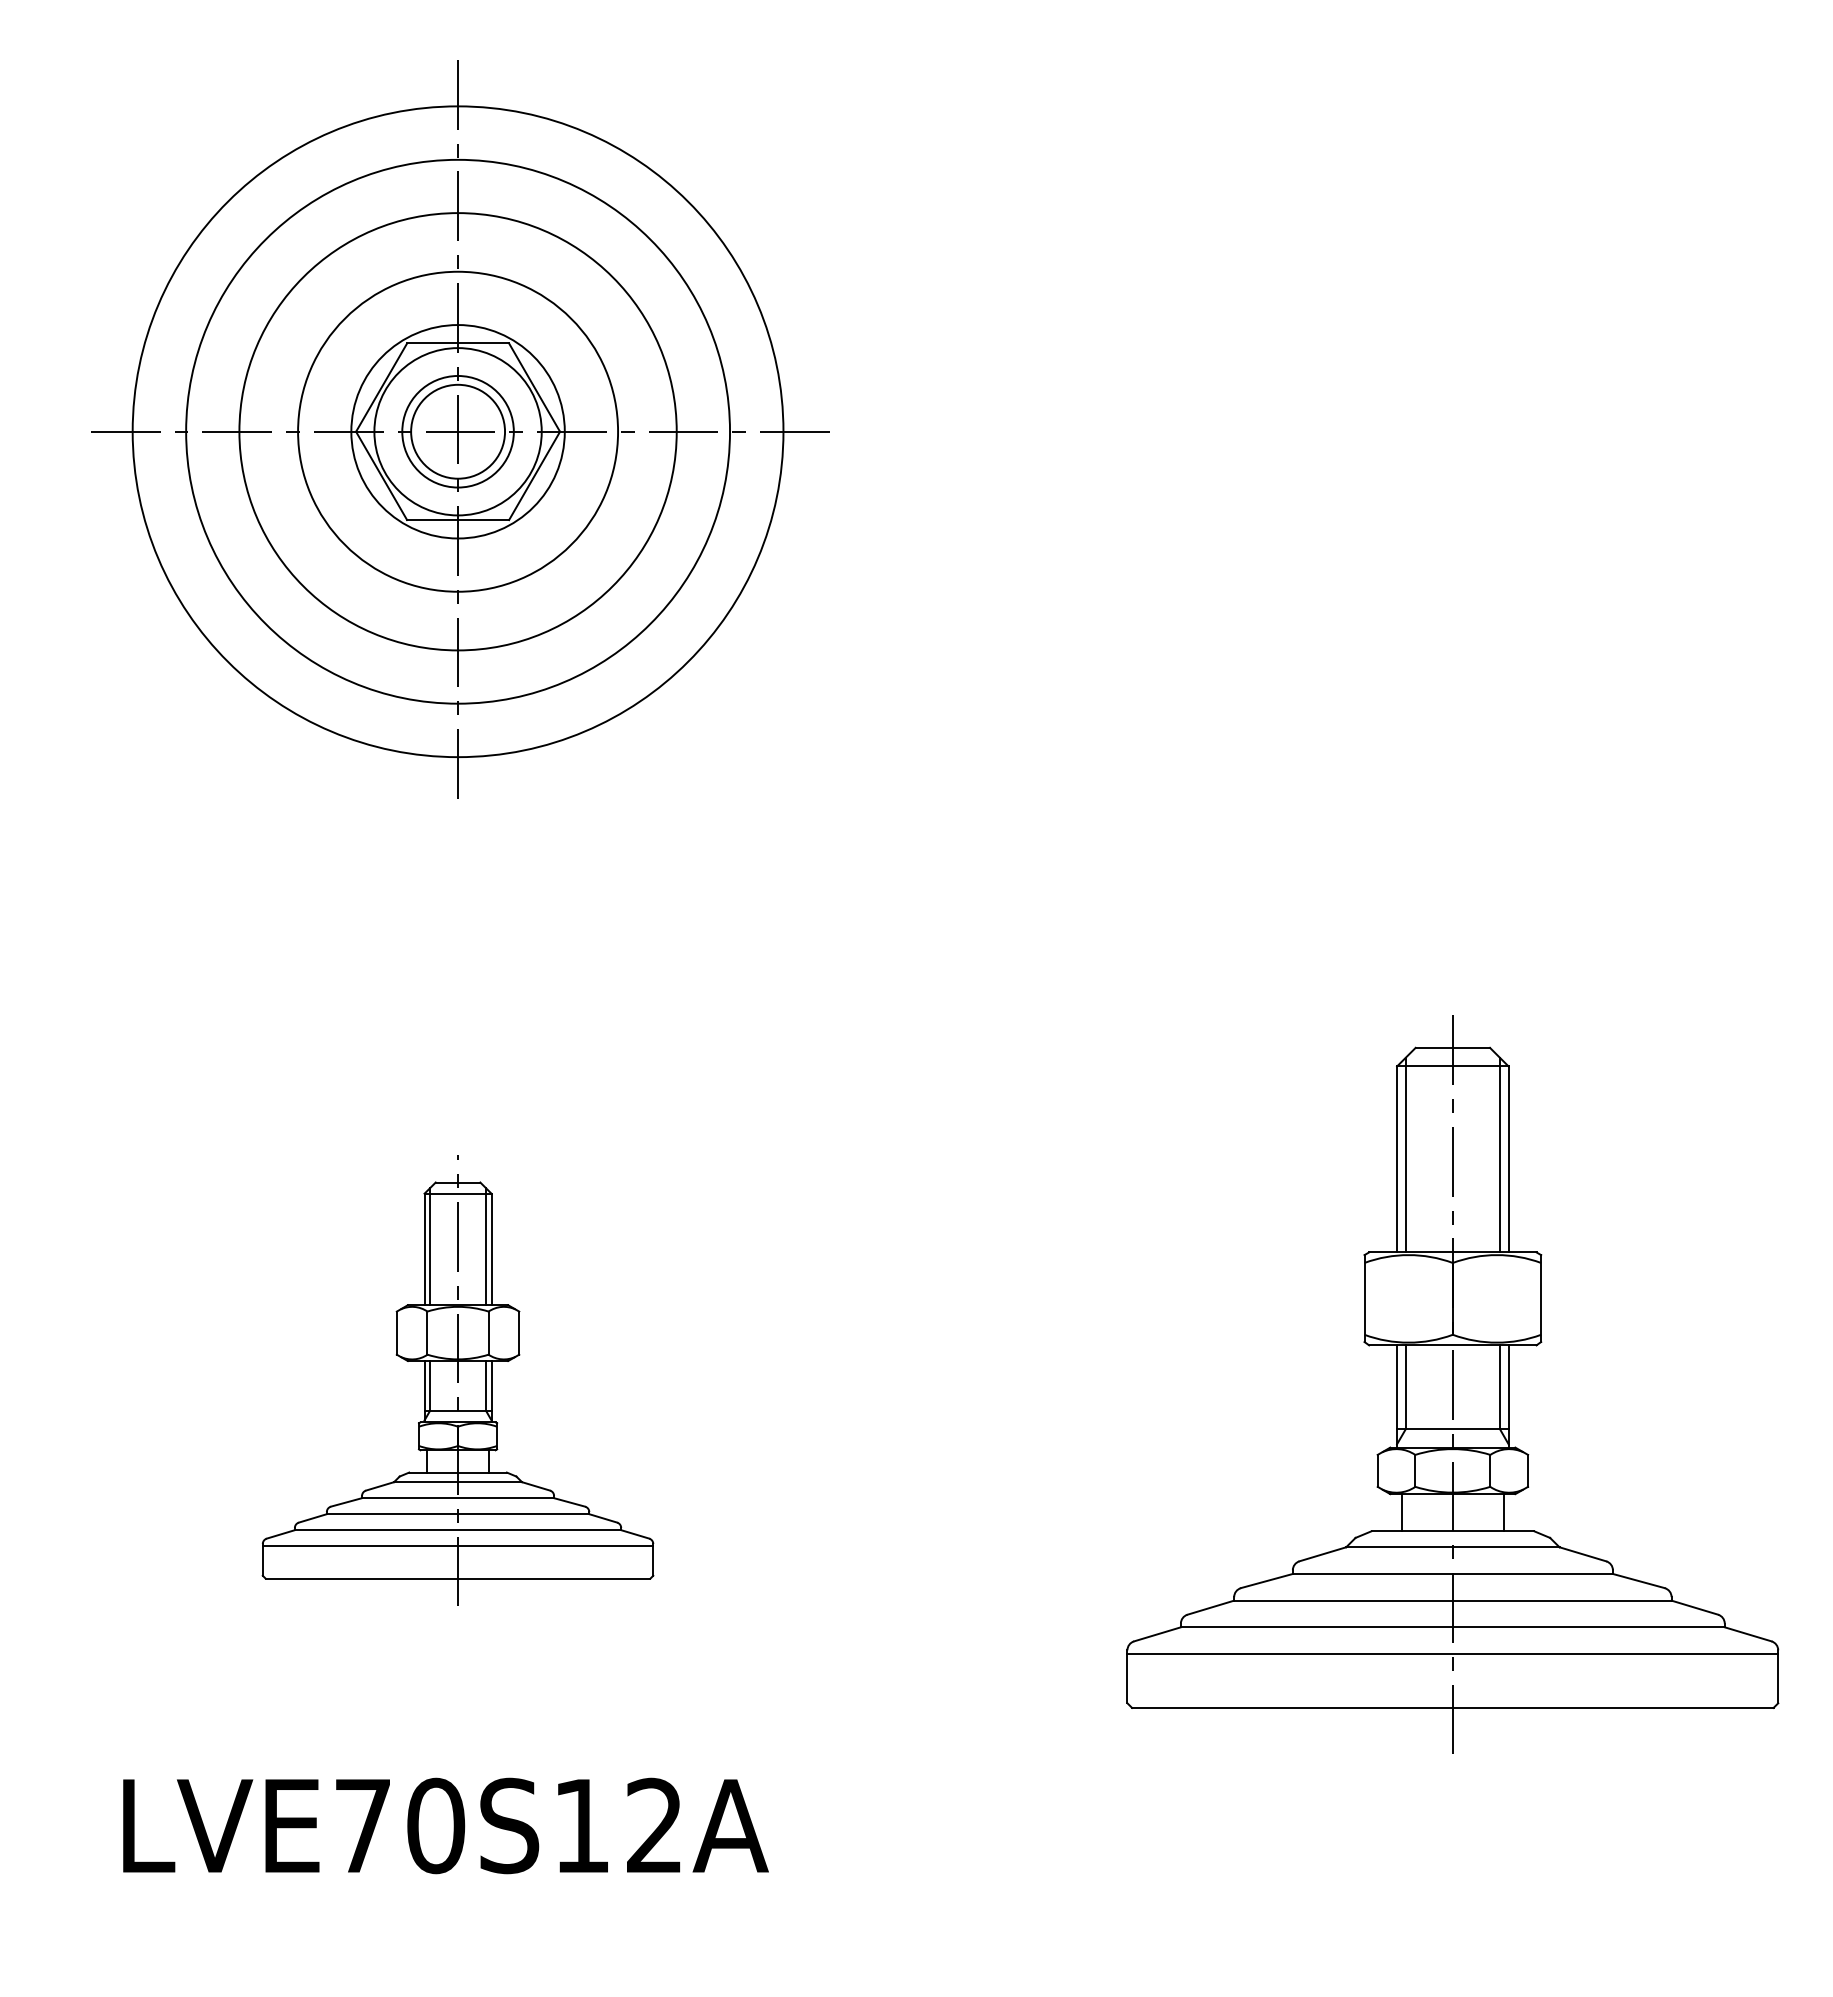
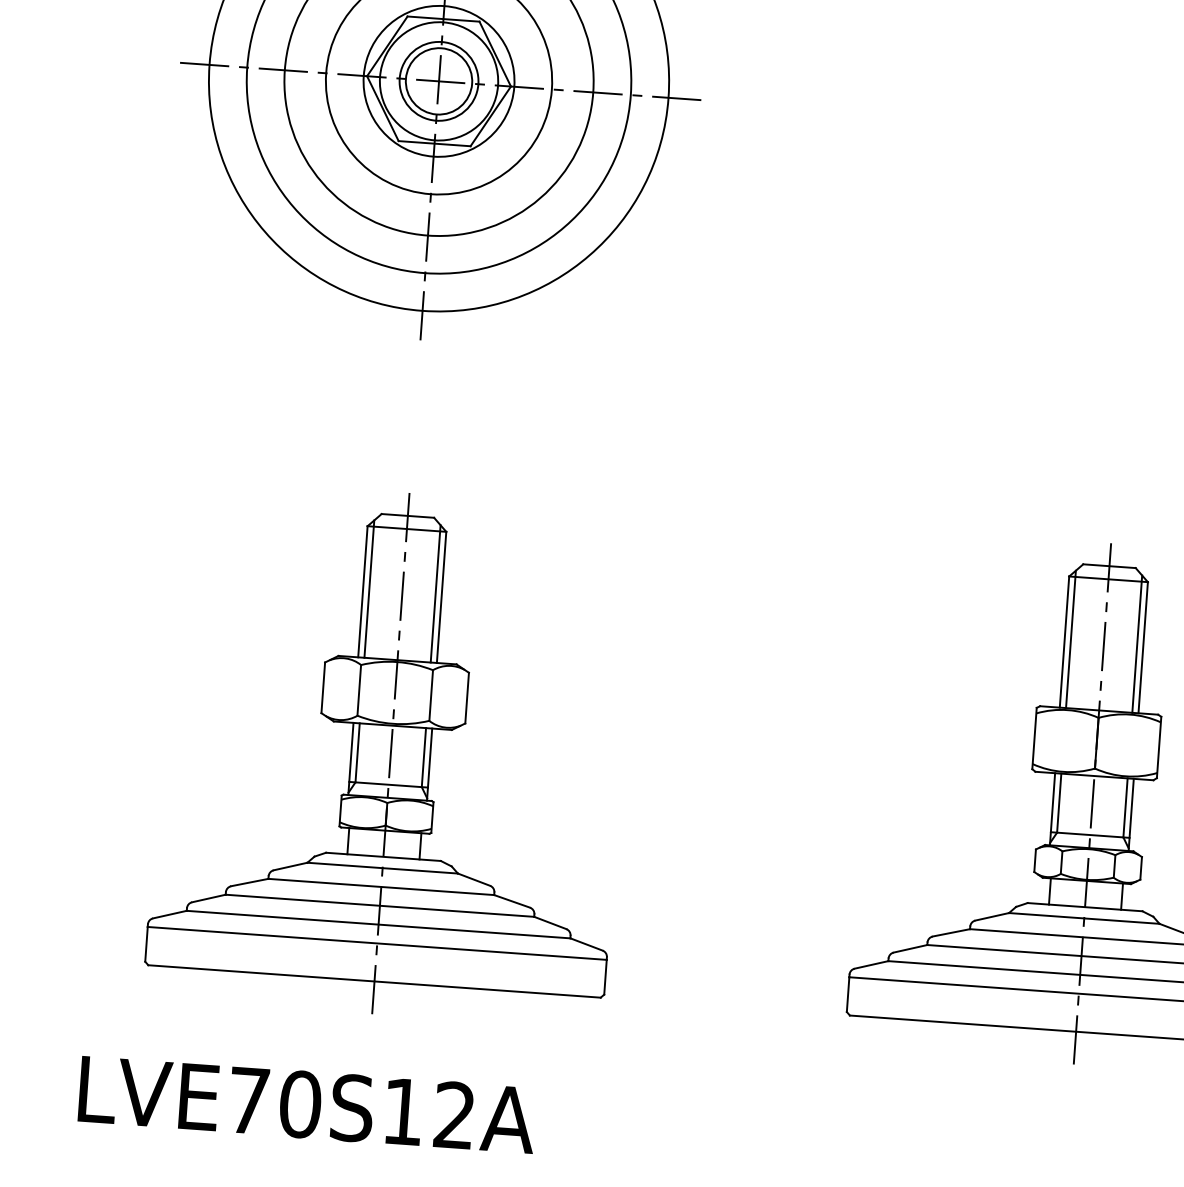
part: (457, 1384) -> (390, 753), size x1.67
text: (445, 1825) -> (307, 1104), moved

